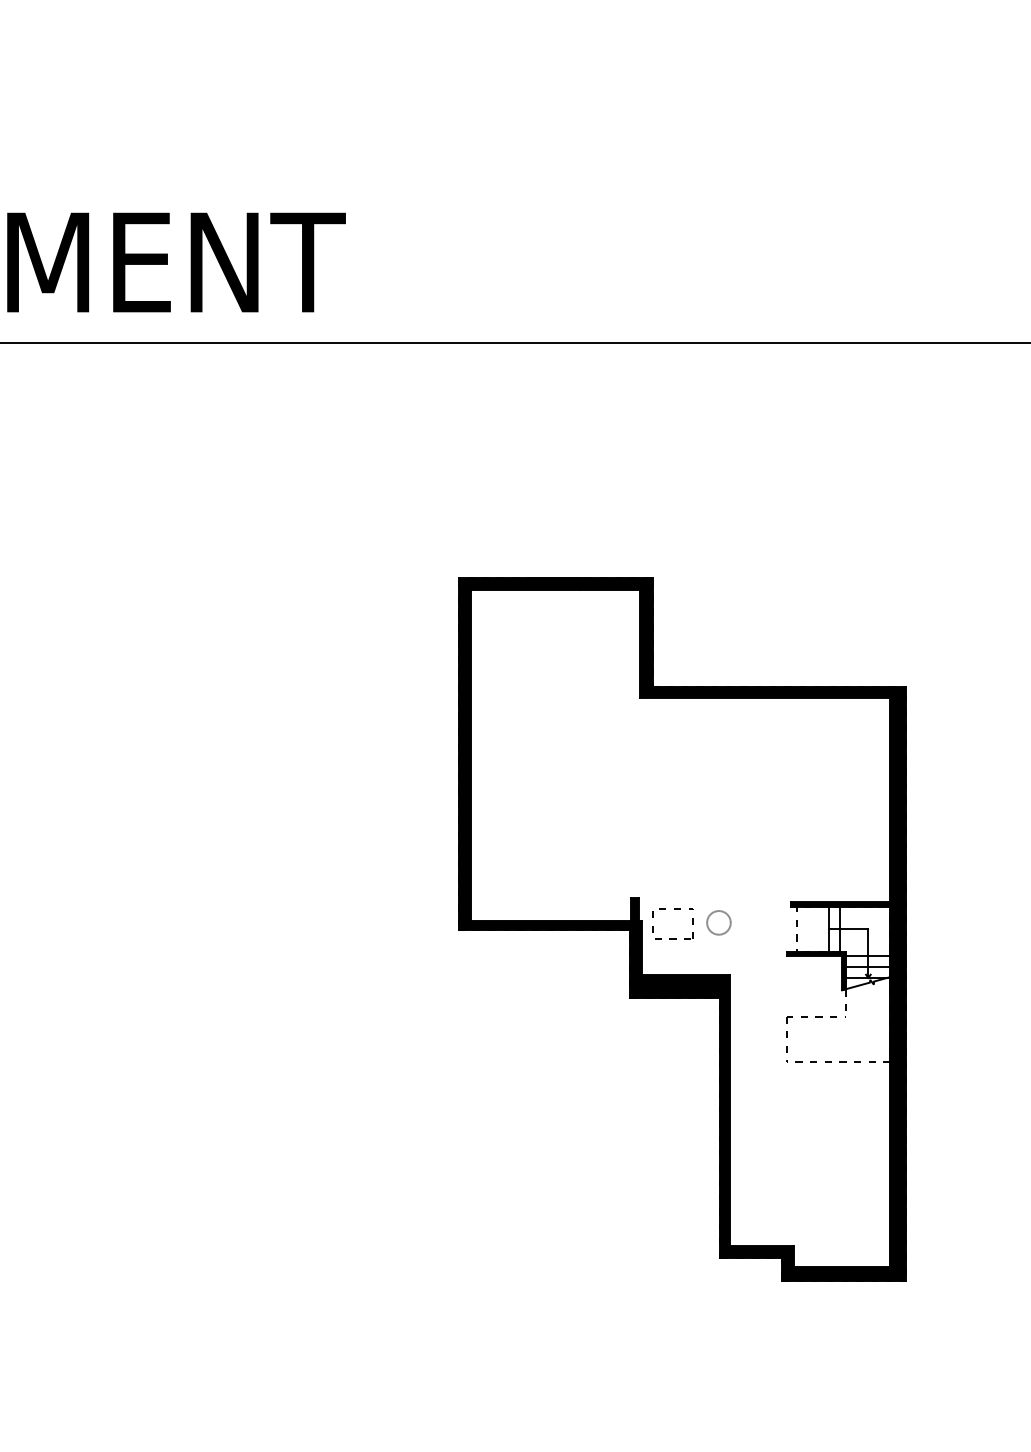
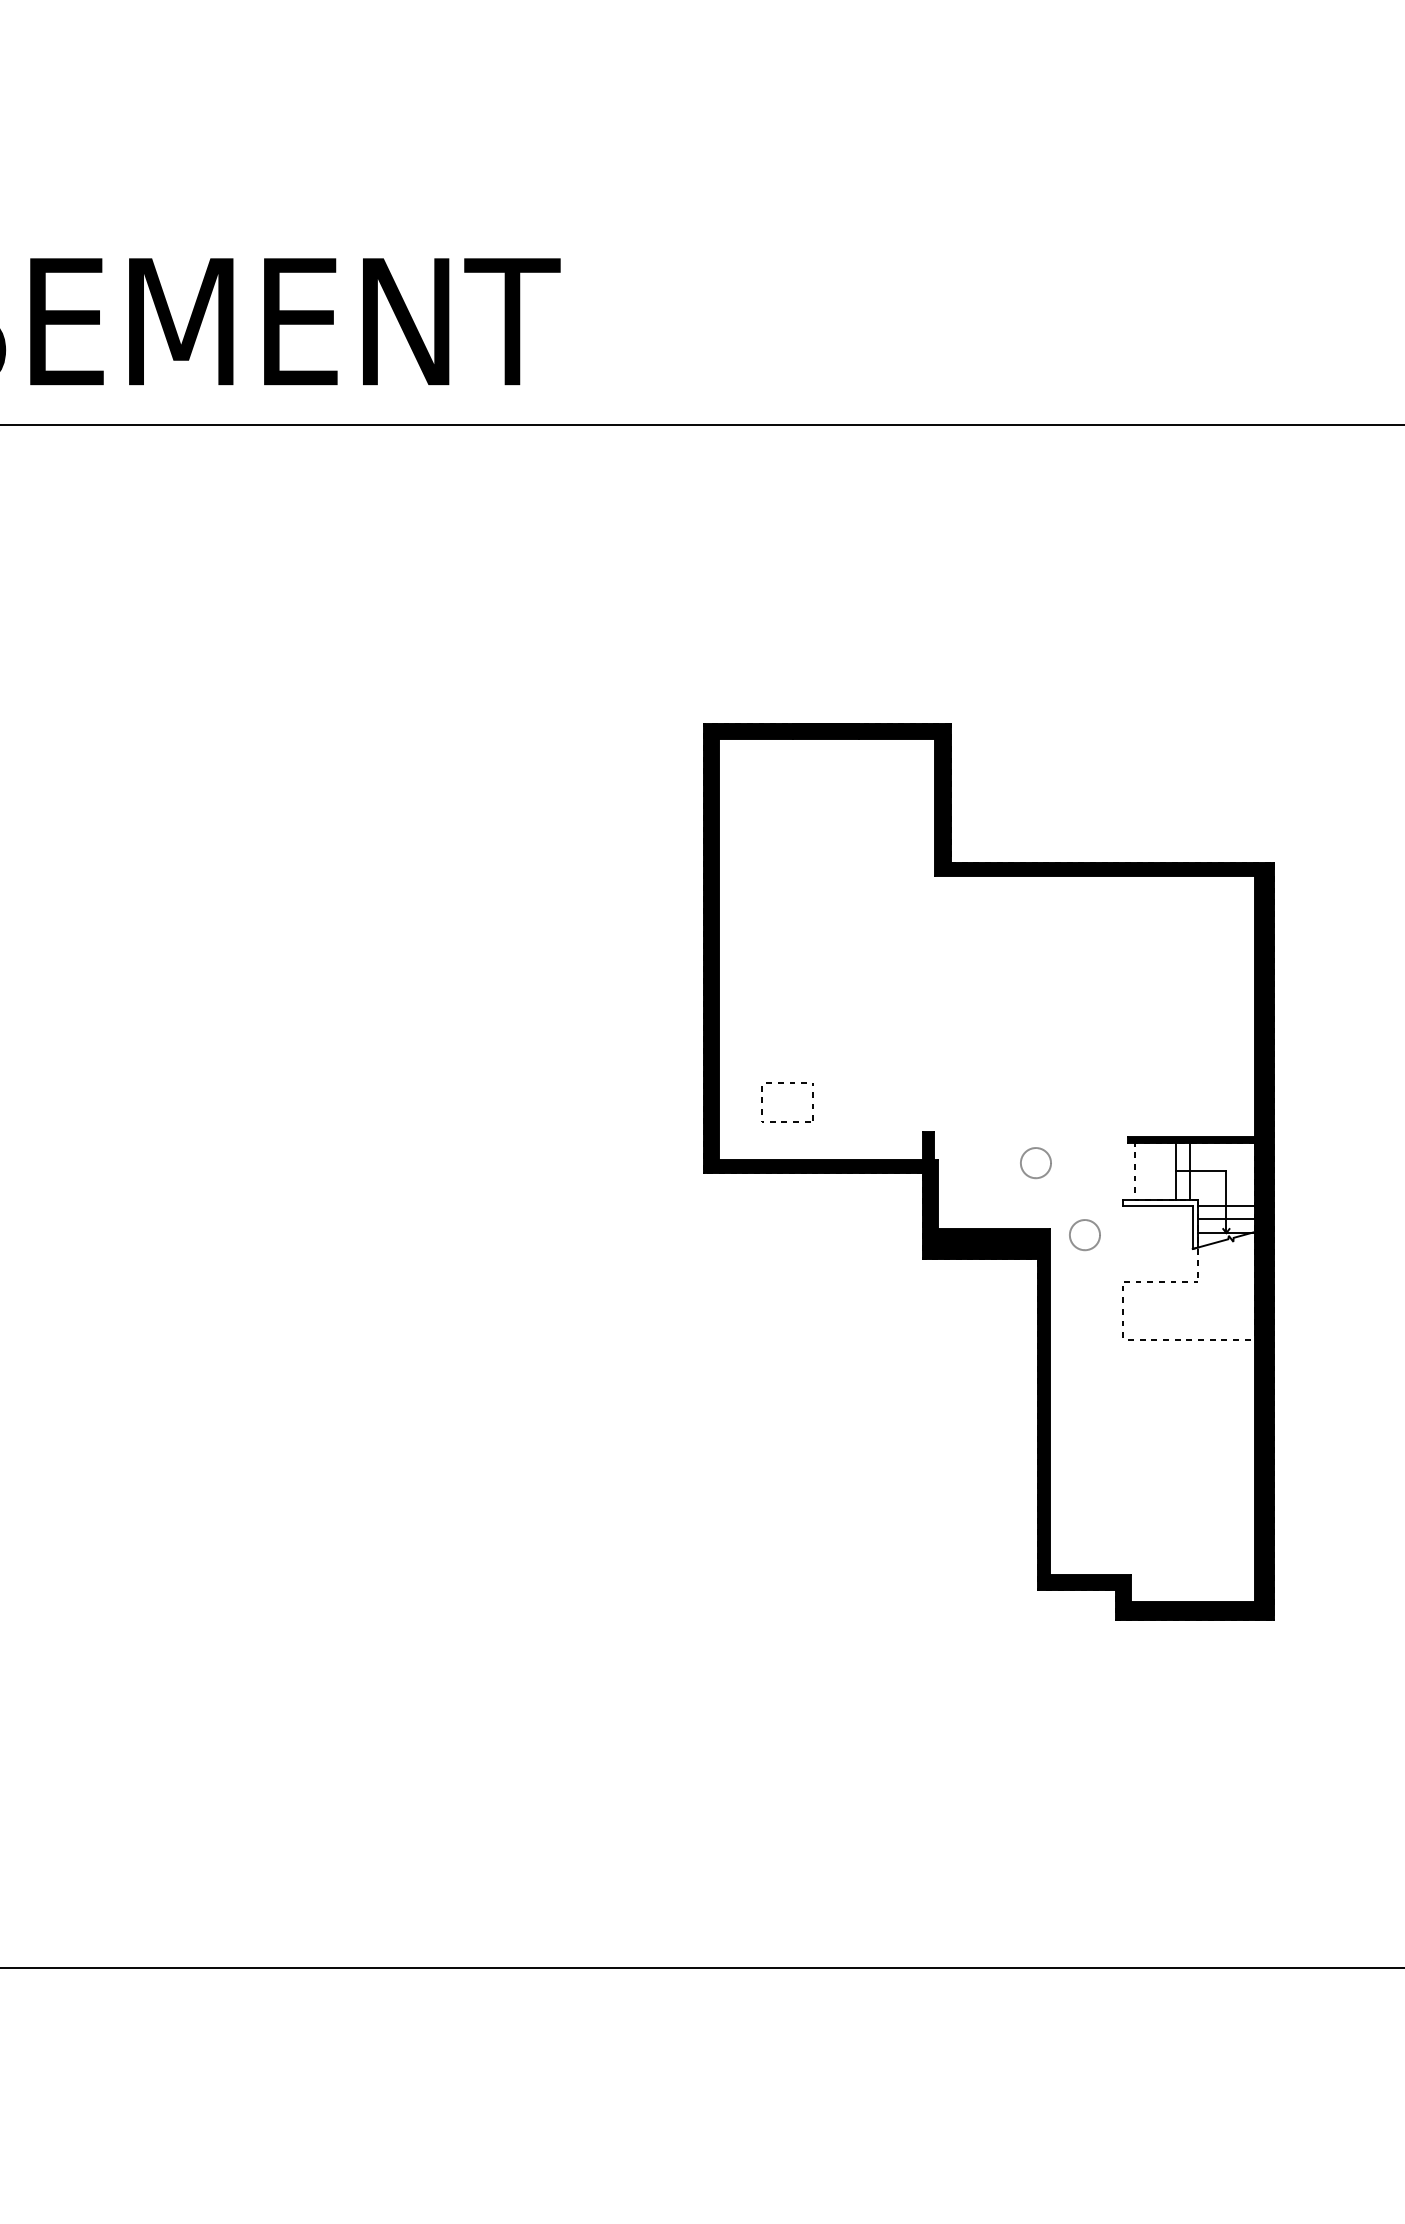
part: (672, 938) -> (786, 1121), moved
fill: (816, 971) -> (1160, 1224), removed
circle: (757, 978) -> (1084, 1234), added

